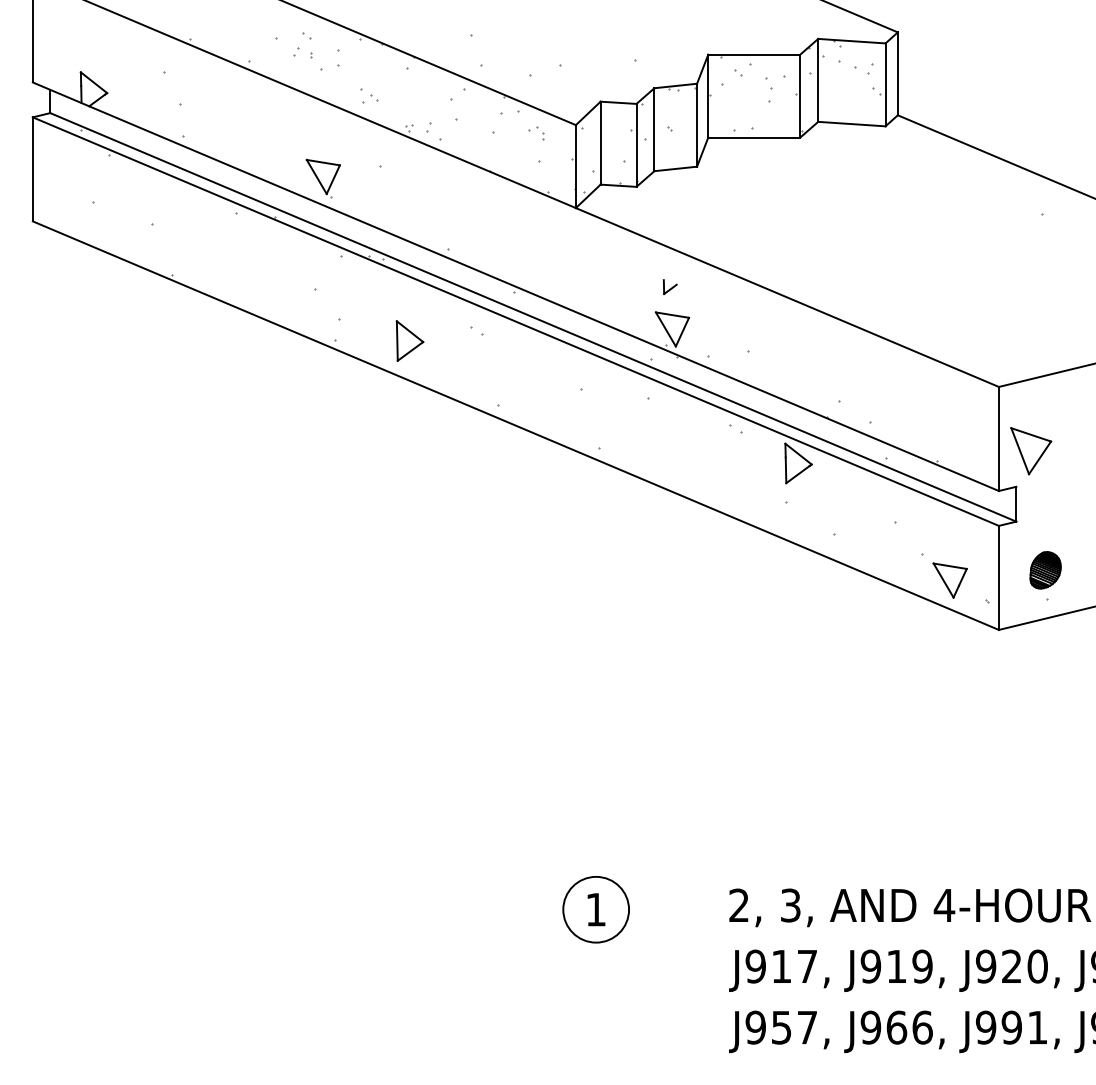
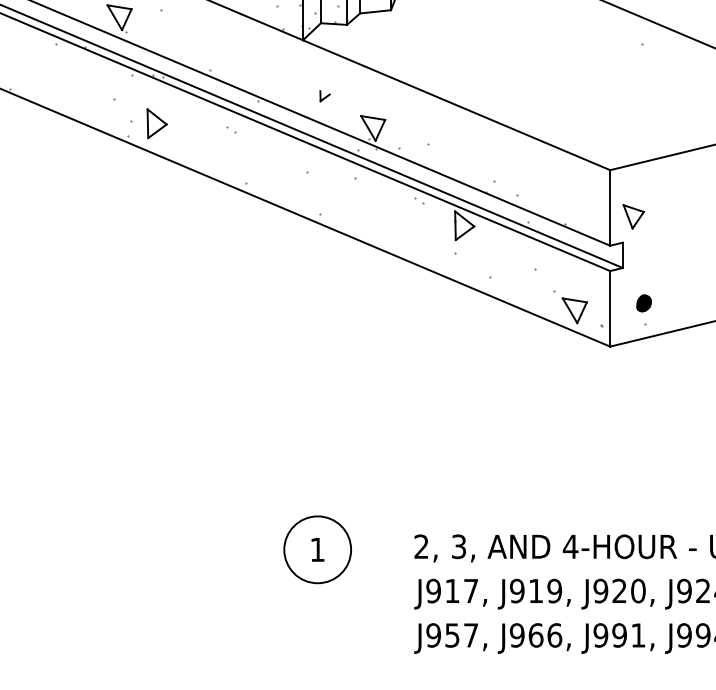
part: (670, 286) -> (325, 95), moved
part: (409, 340) -> (156, 123), moved
part: (1031, 451) -> (633, 217), size x0.7
part: (1045, 570) -> (644, 303), size x0.6
circle: (596, 909) -> (317, 549), size x1.4

